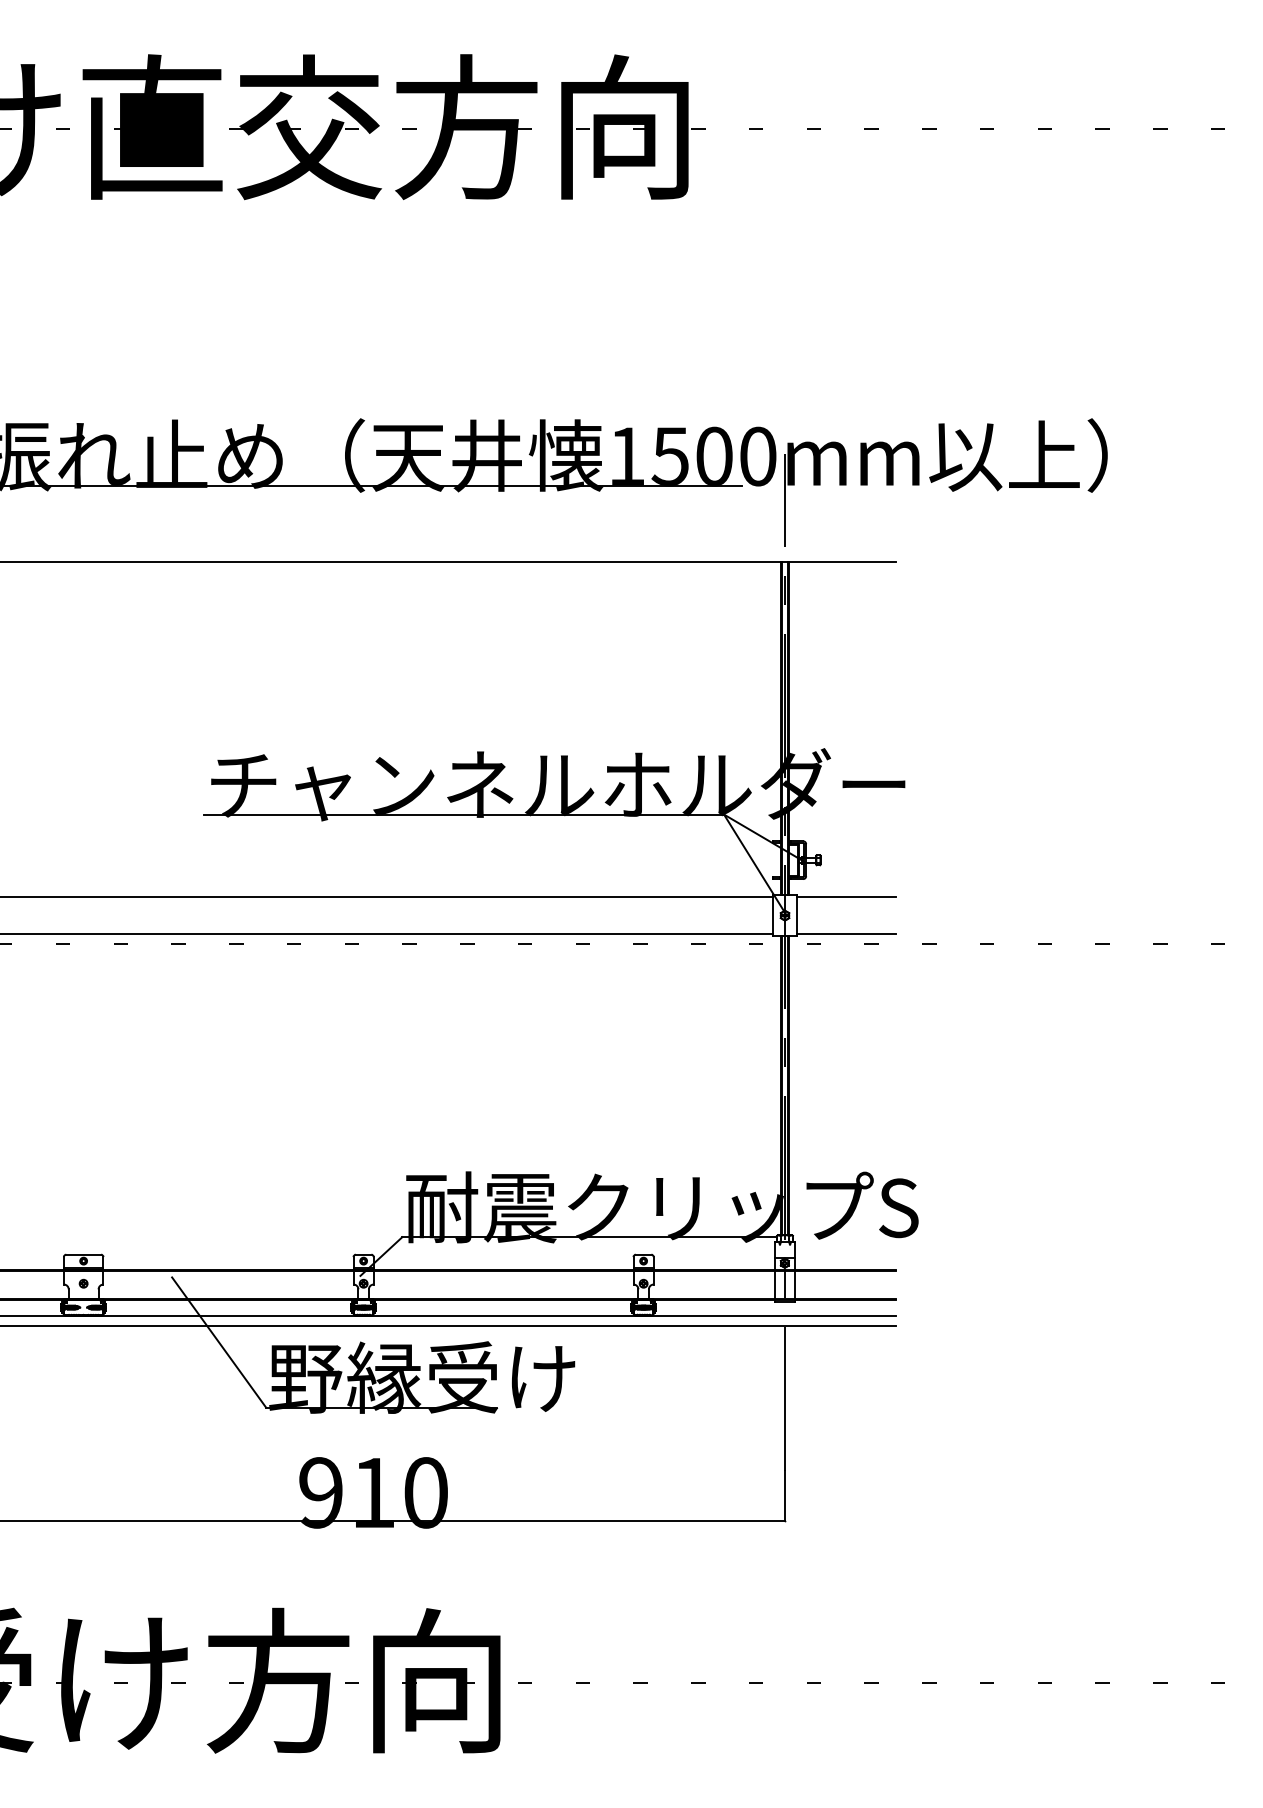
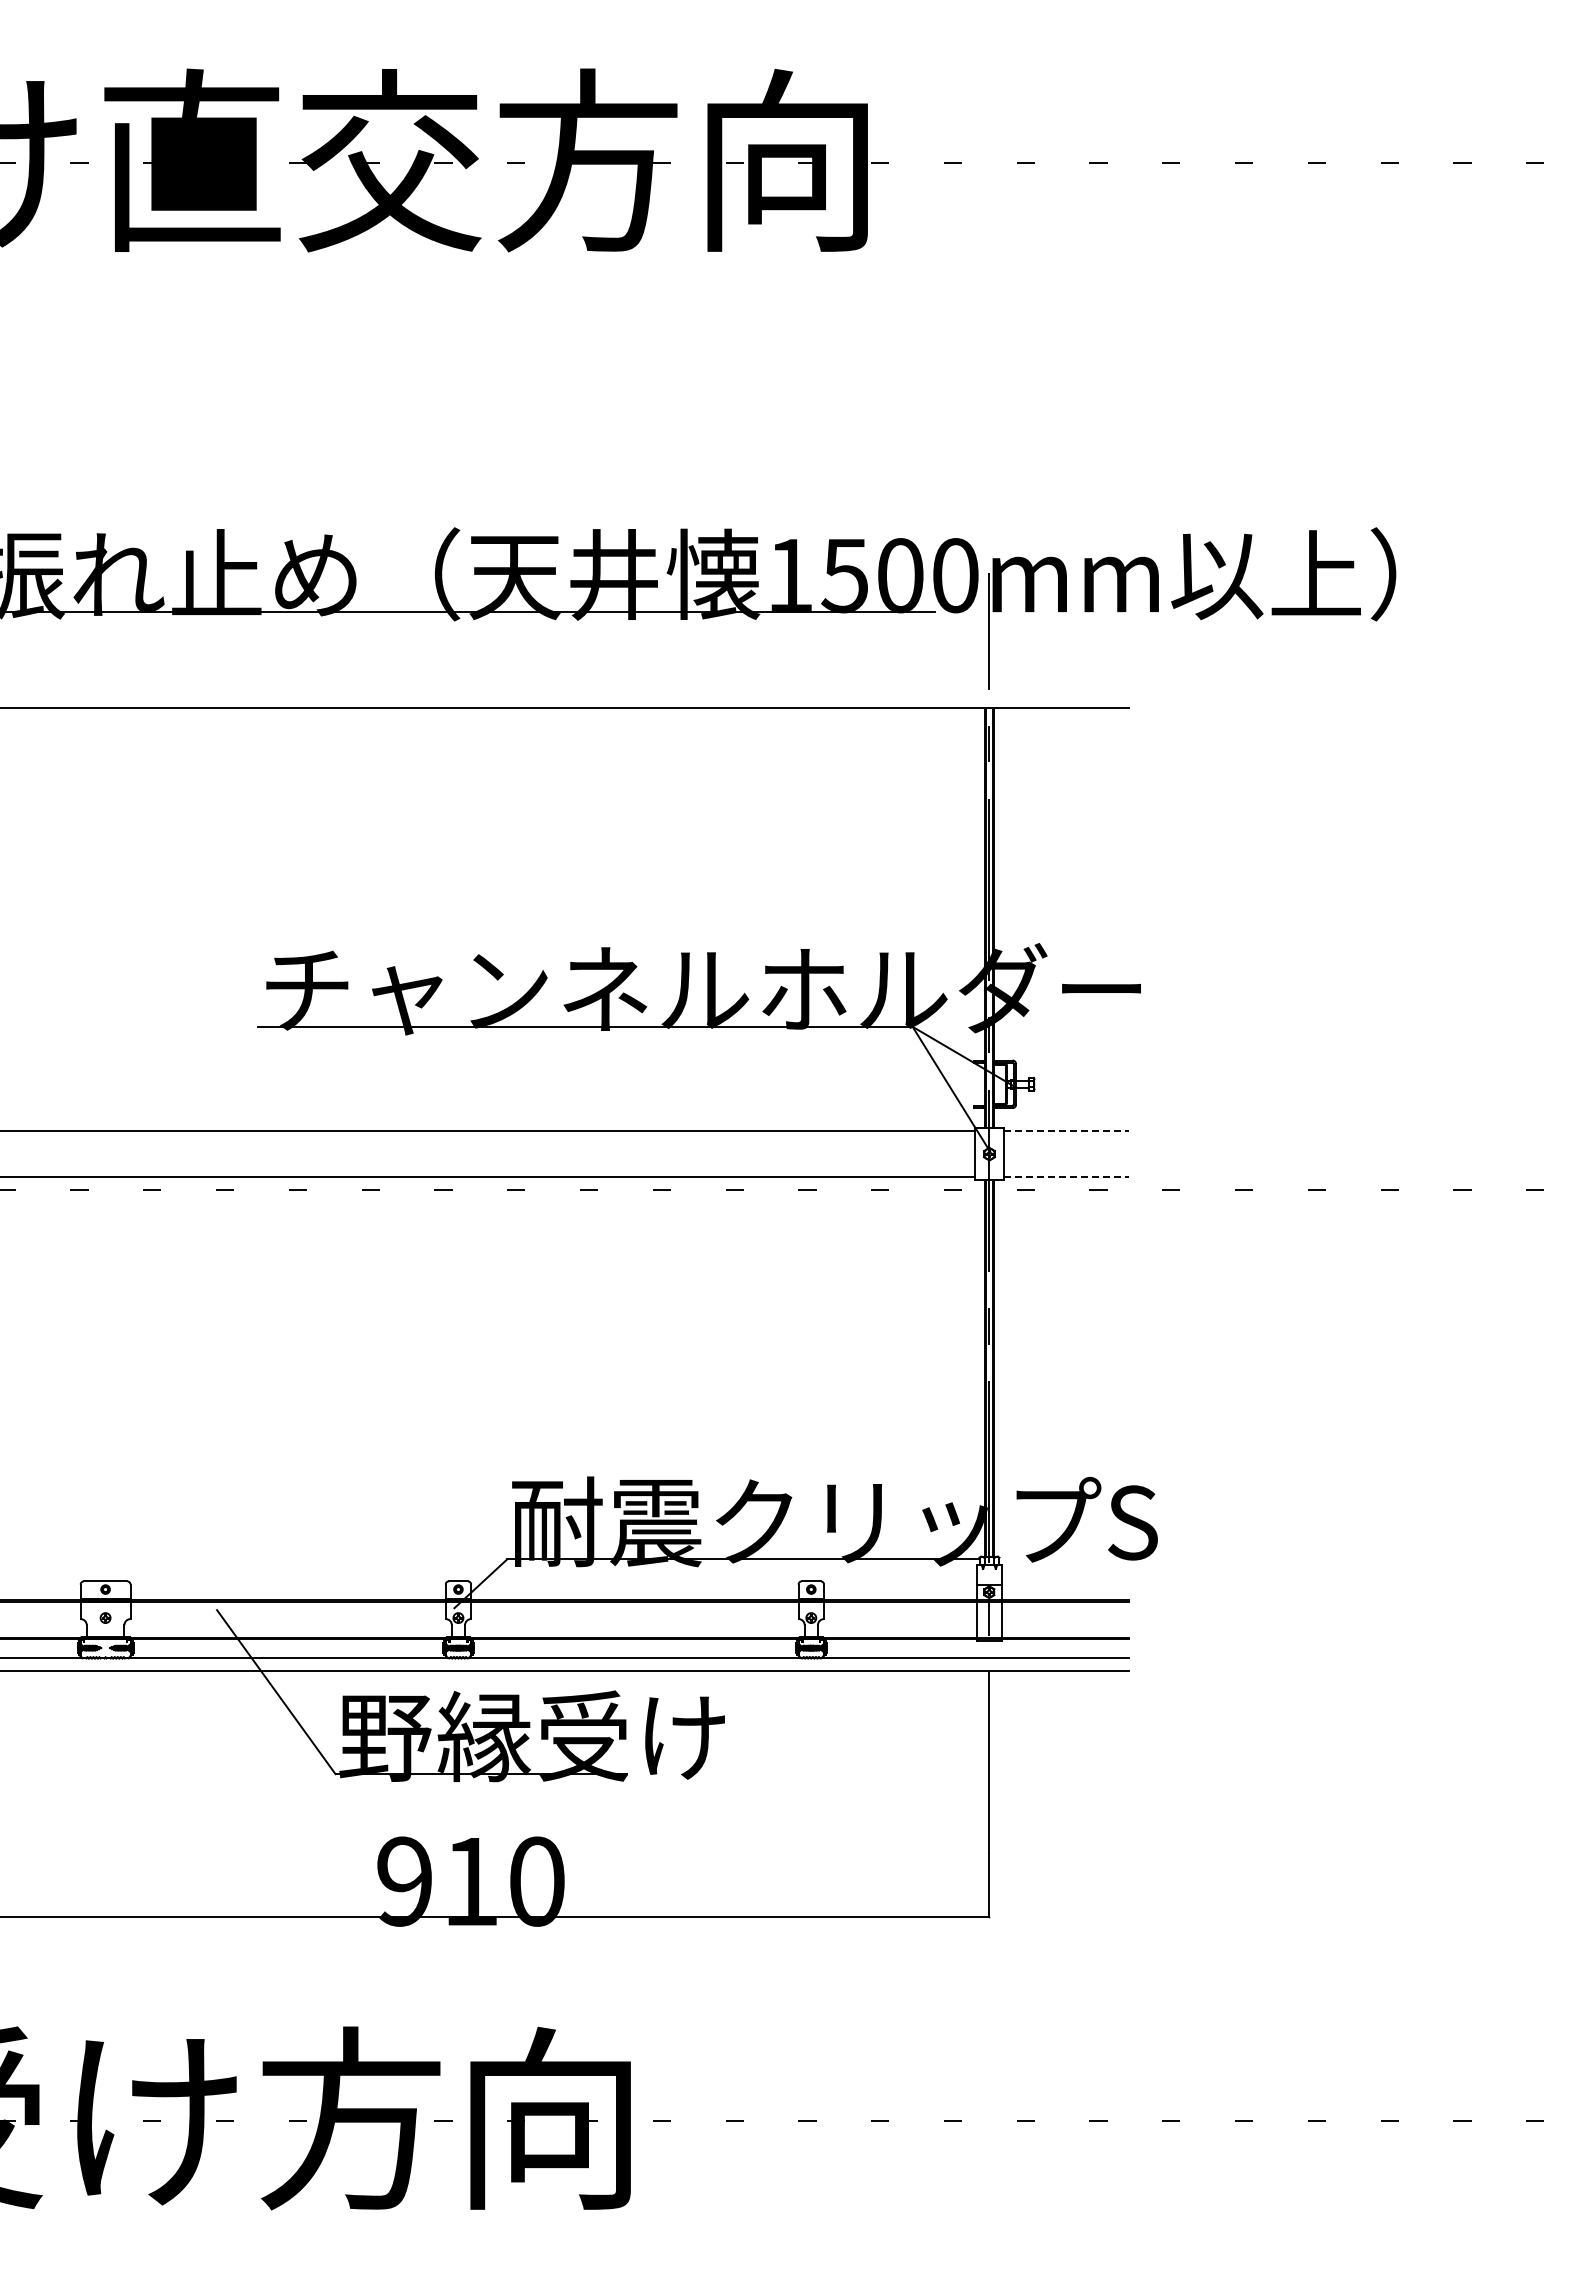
line: (846, 896) -> (1067, 1130), solid -> dashed
line: (846, 934) -> (1067, 1177), solid -> dashed

